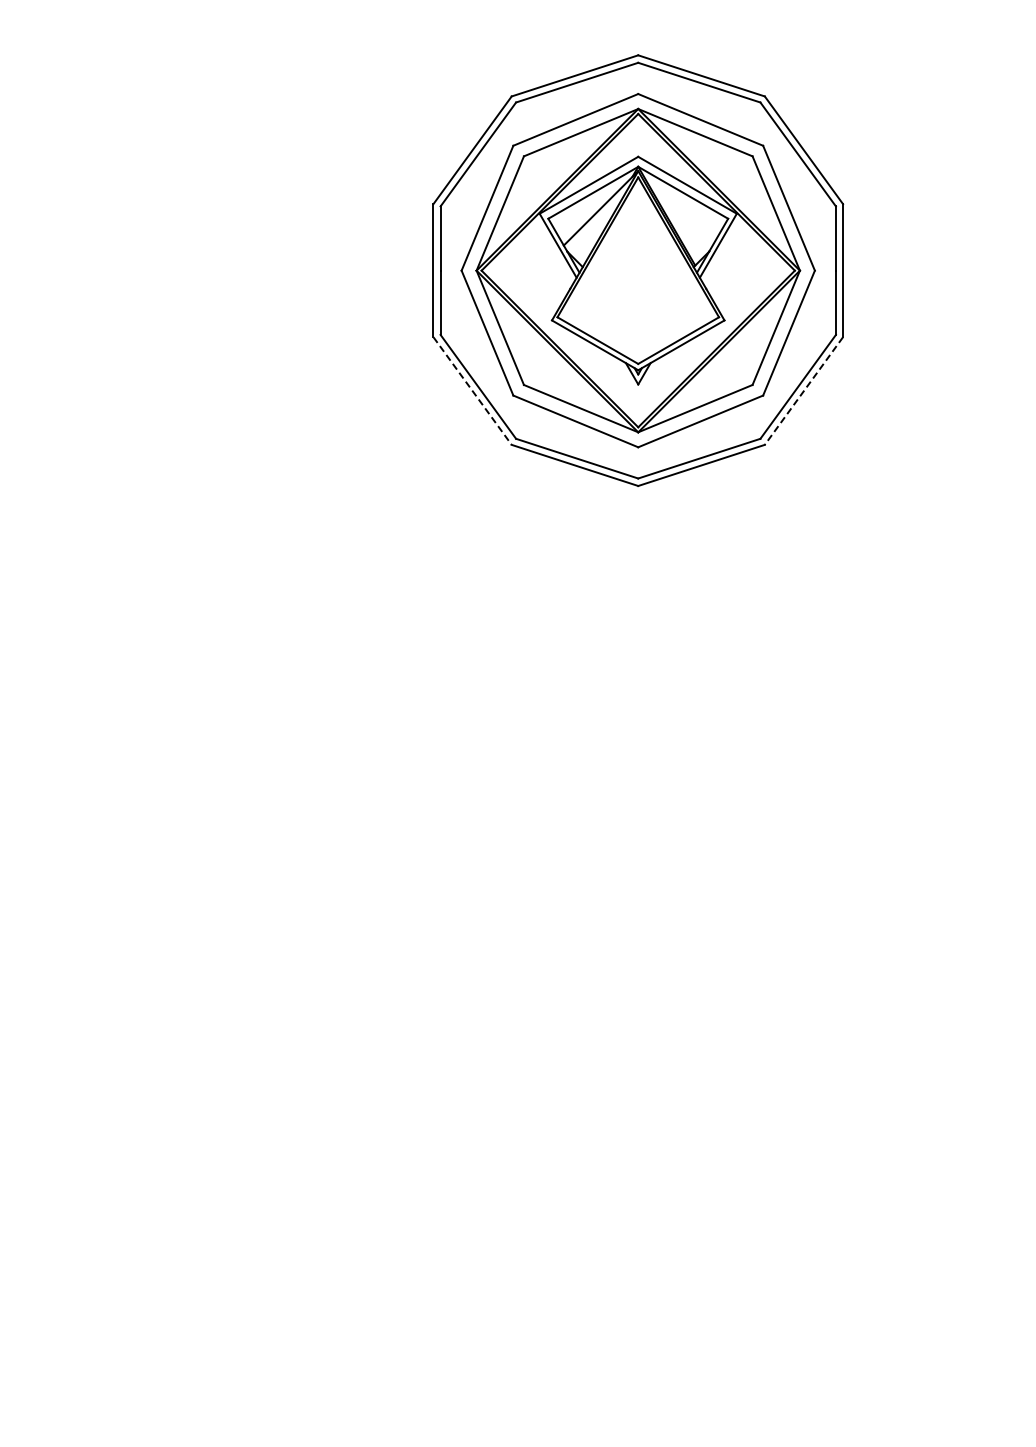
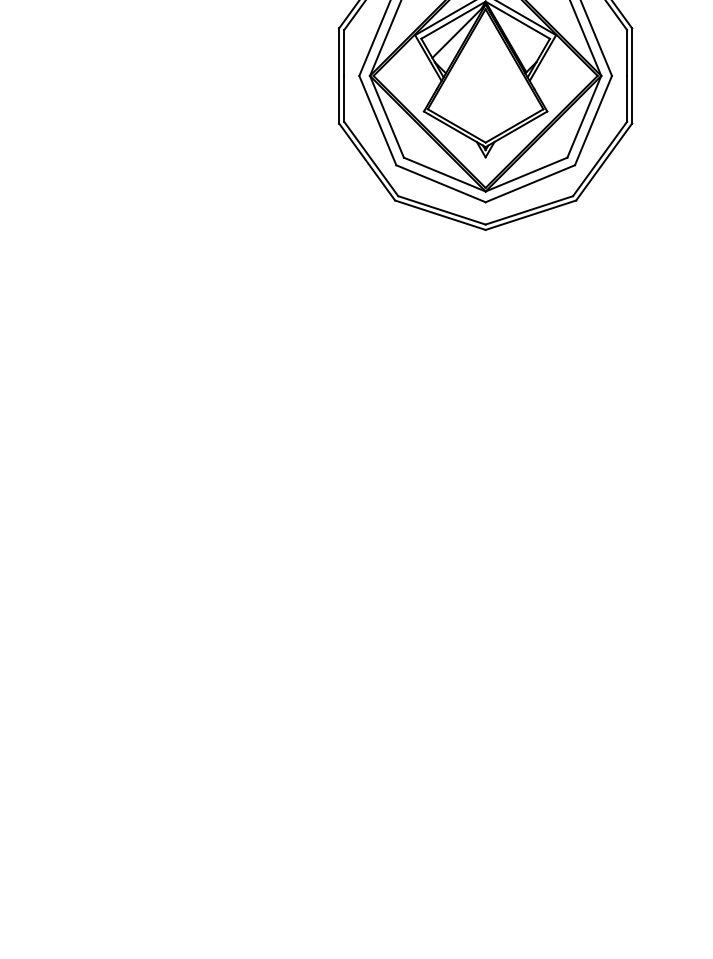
line: (472, 391) -> (367, 162), dashed -> solid
line: (803, 391) -> (603, 162), dashed -> solid

